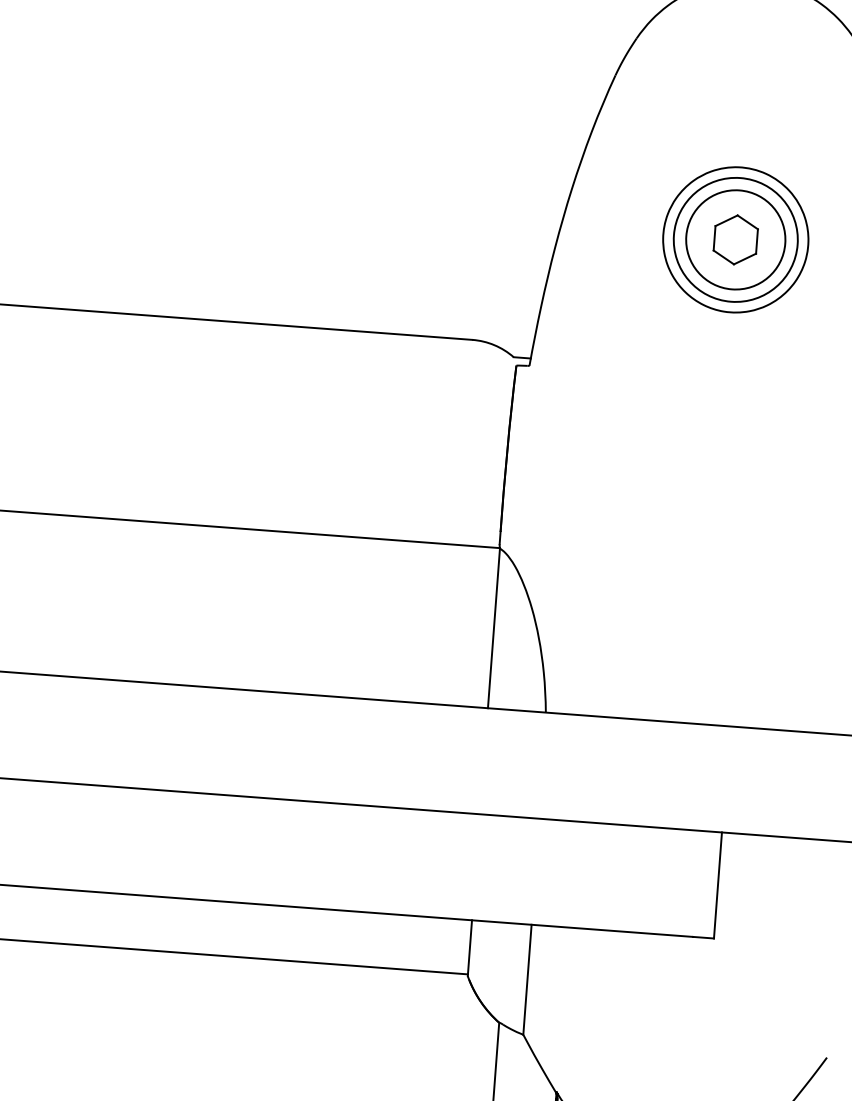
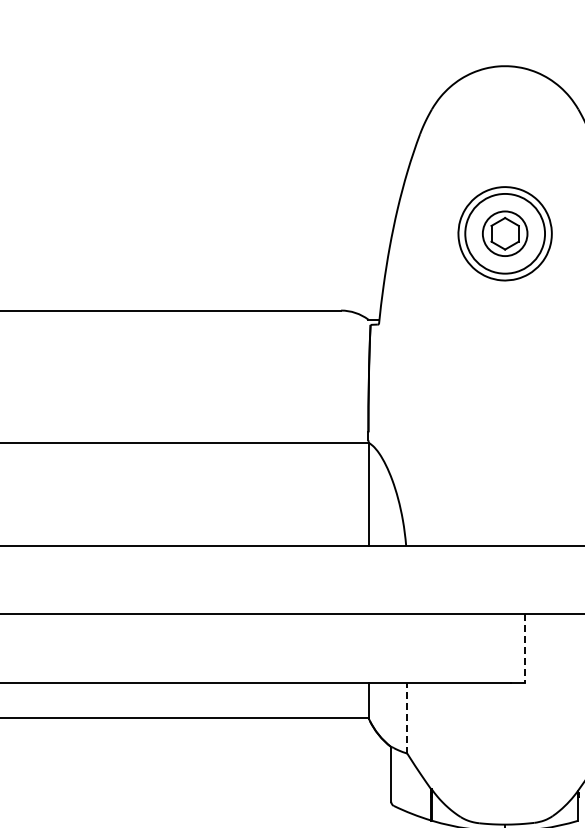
circle: (736, 239) -> (505, 233), size x0.7
line: (717, 885) -> (524, 648), solid -> dashed
line: (527, 978) -> (407, 717), solid -> dashed

